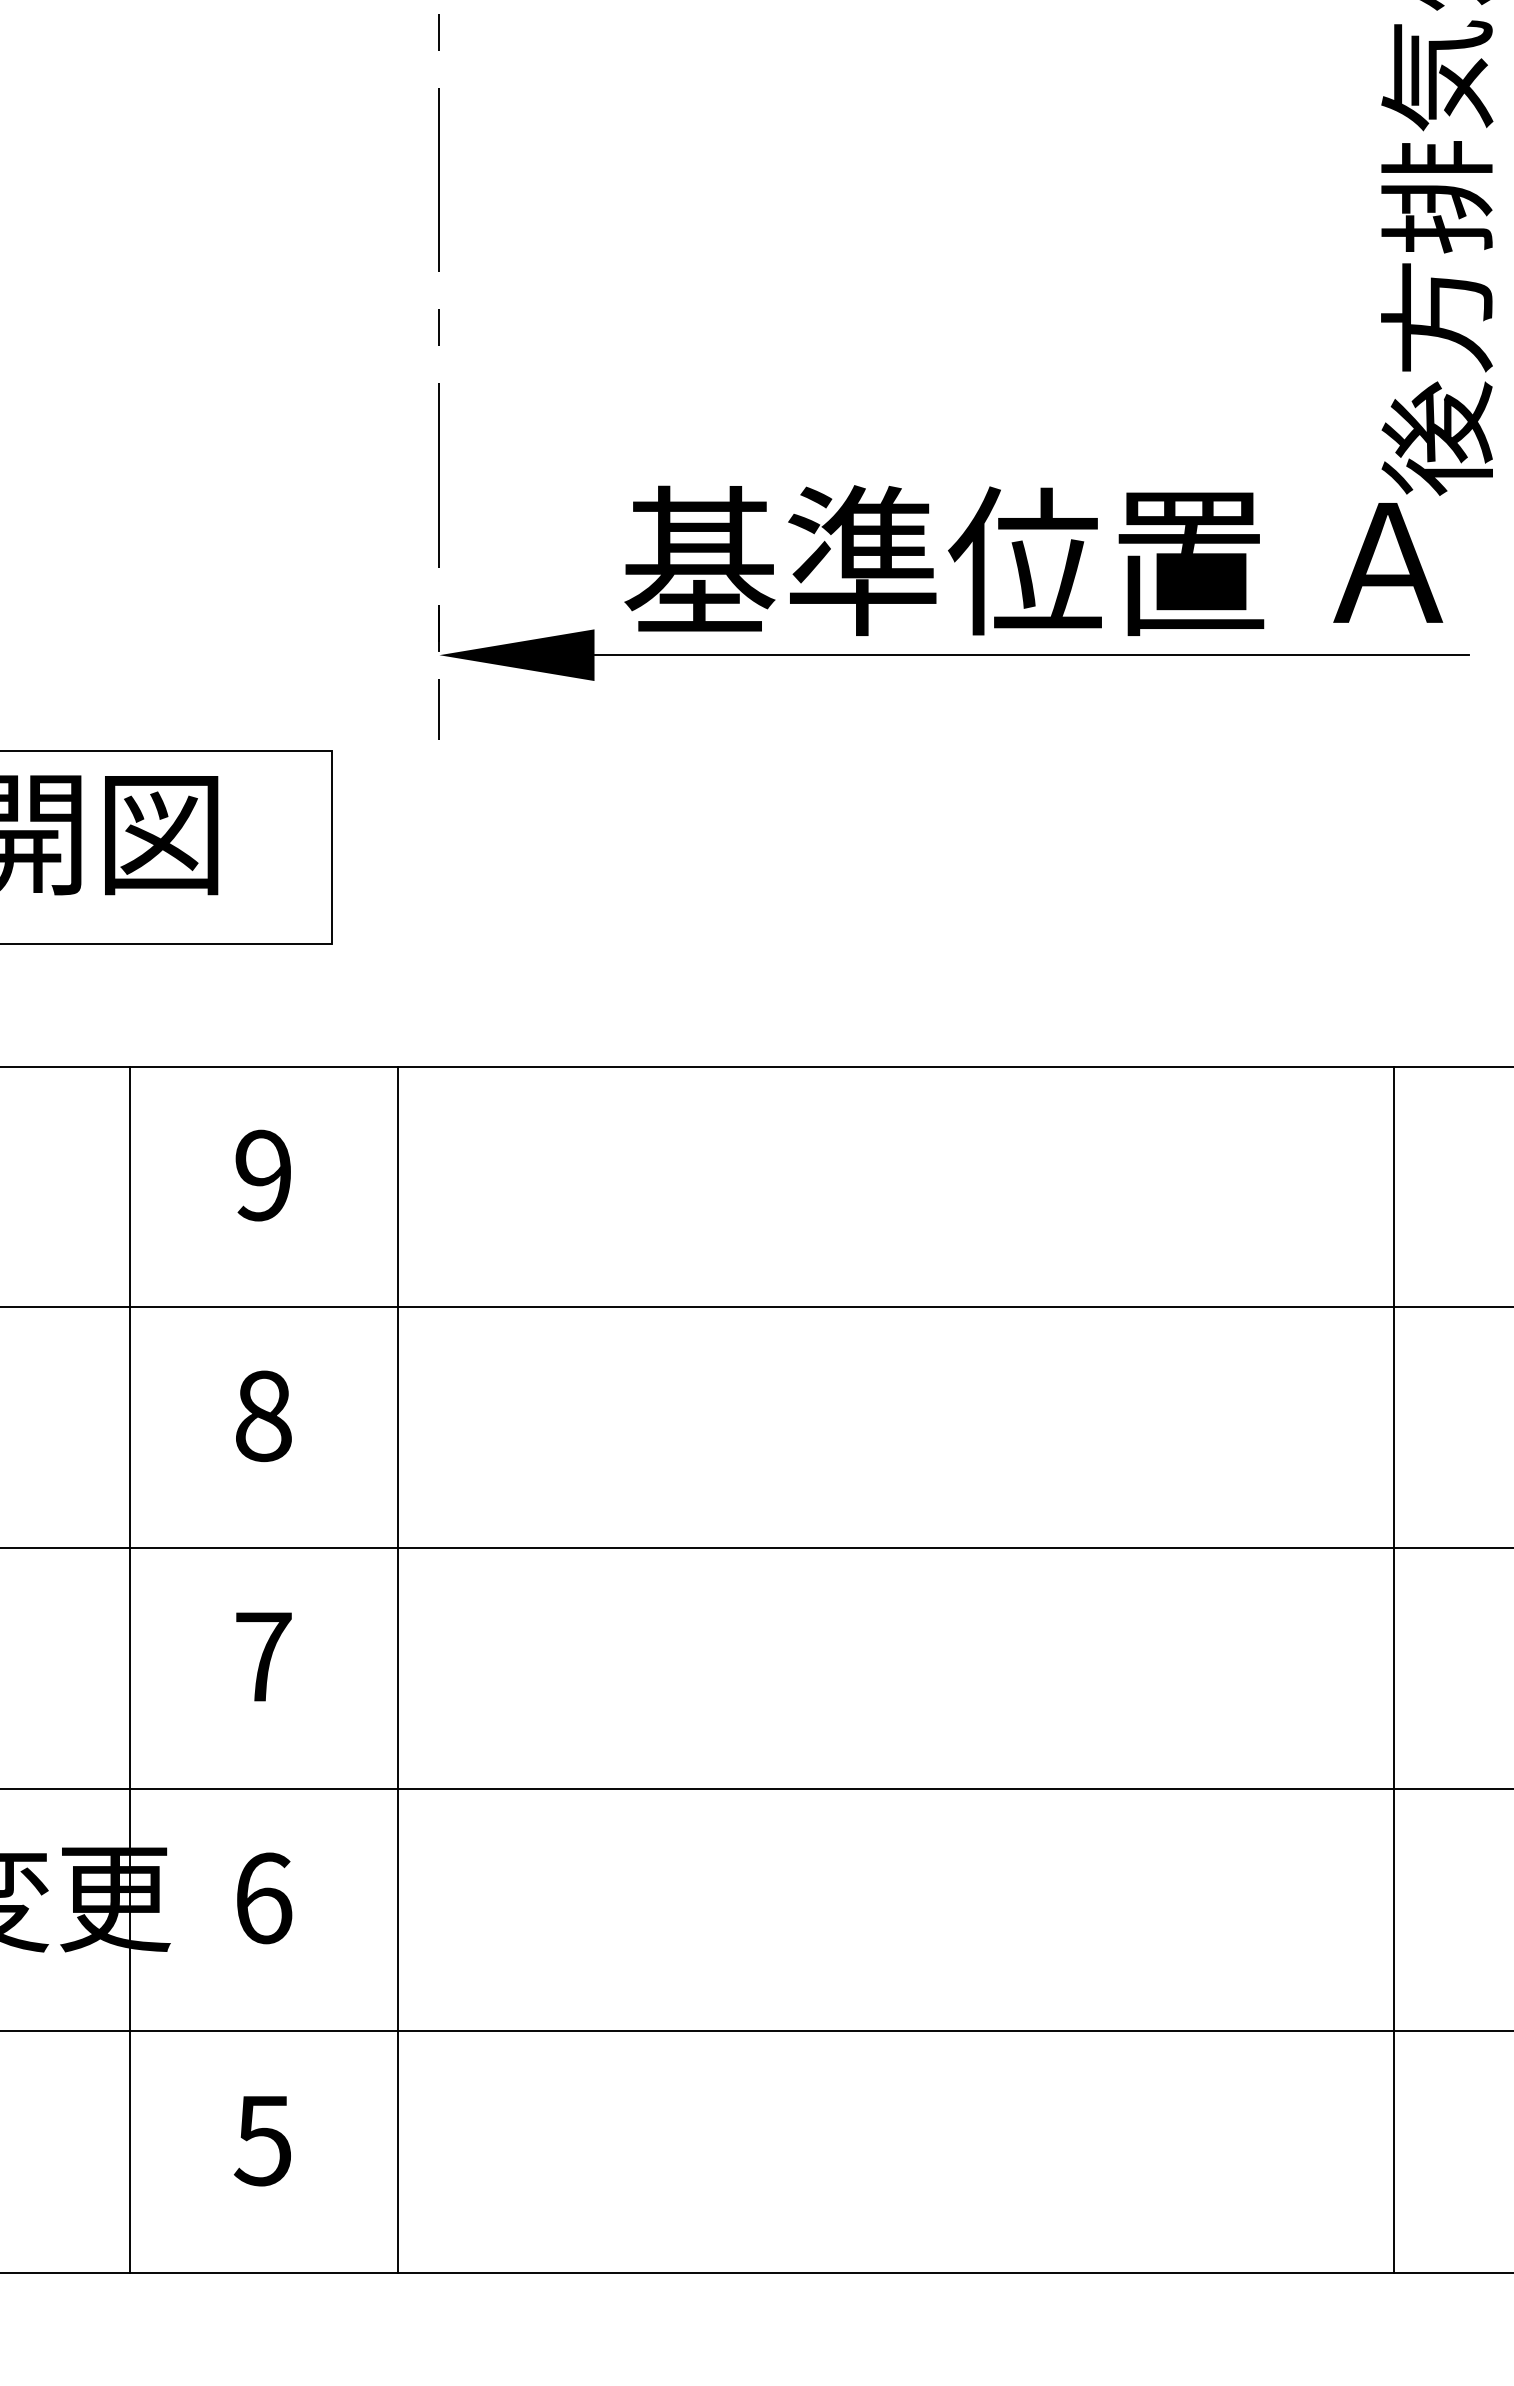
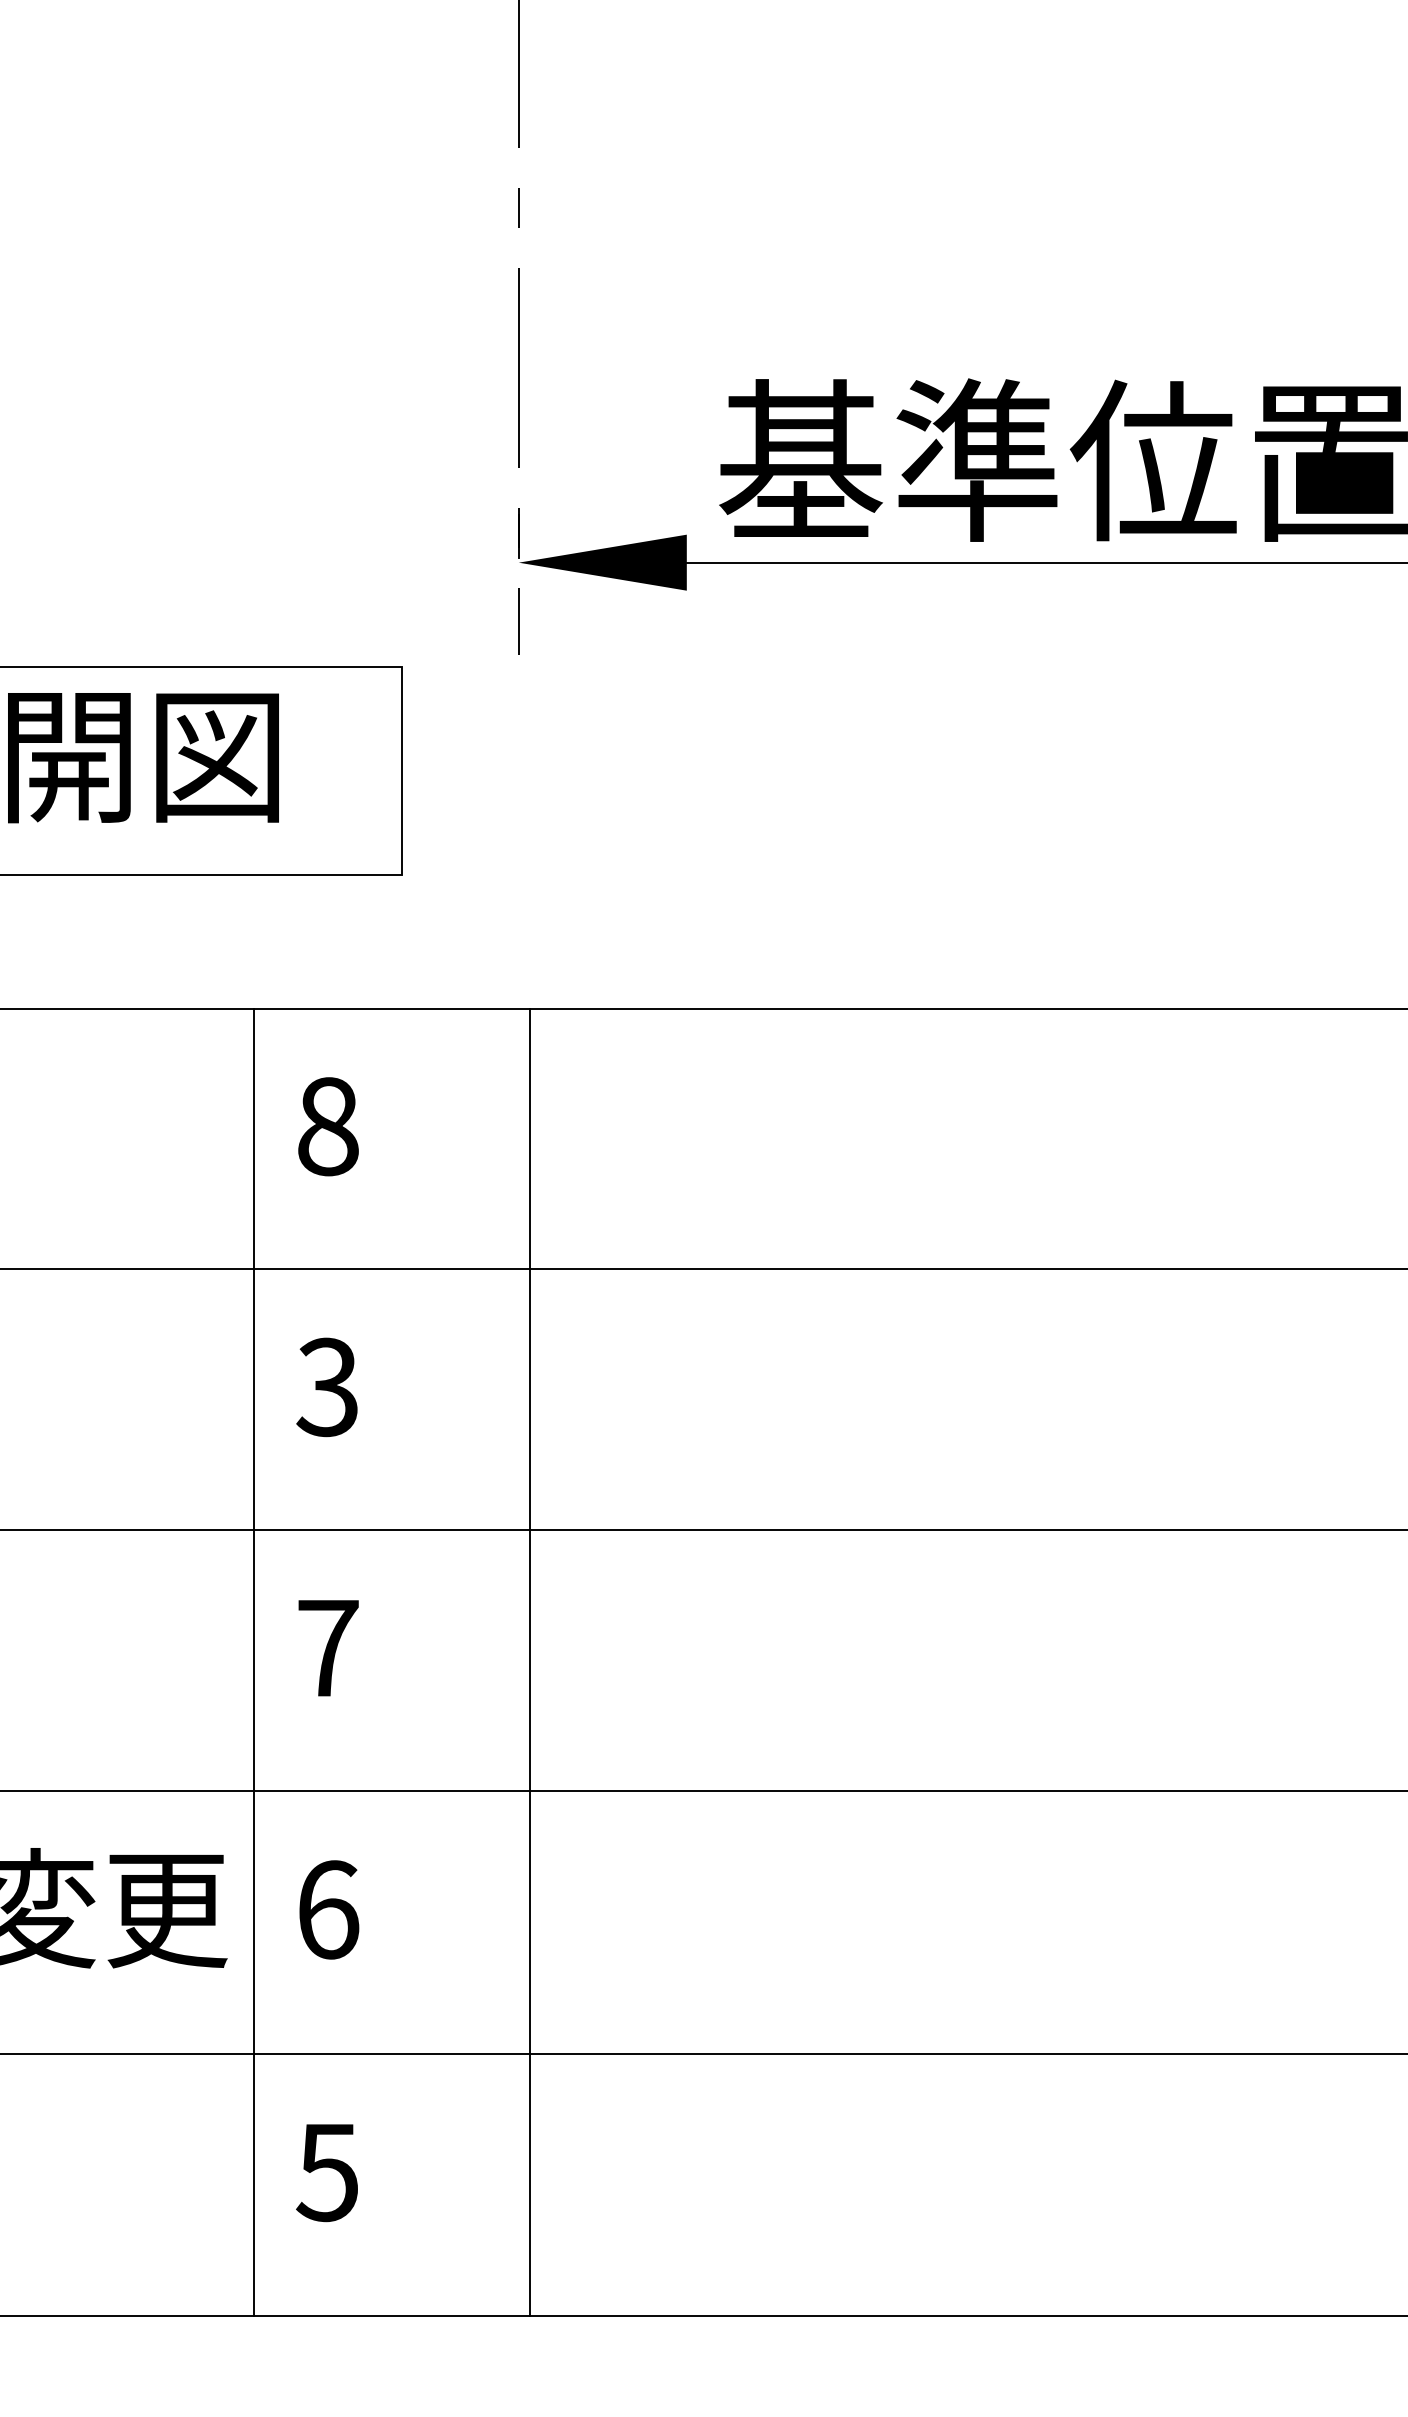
text: (263, 1175) -> (328, 1126), 9 -> 8
text: (262, 1416) -> (327, 1387), 8 -> 3
line: (130, 1669) -> (254, 1661), moved
line: (397, 1669) -> (529, 1661), moved

